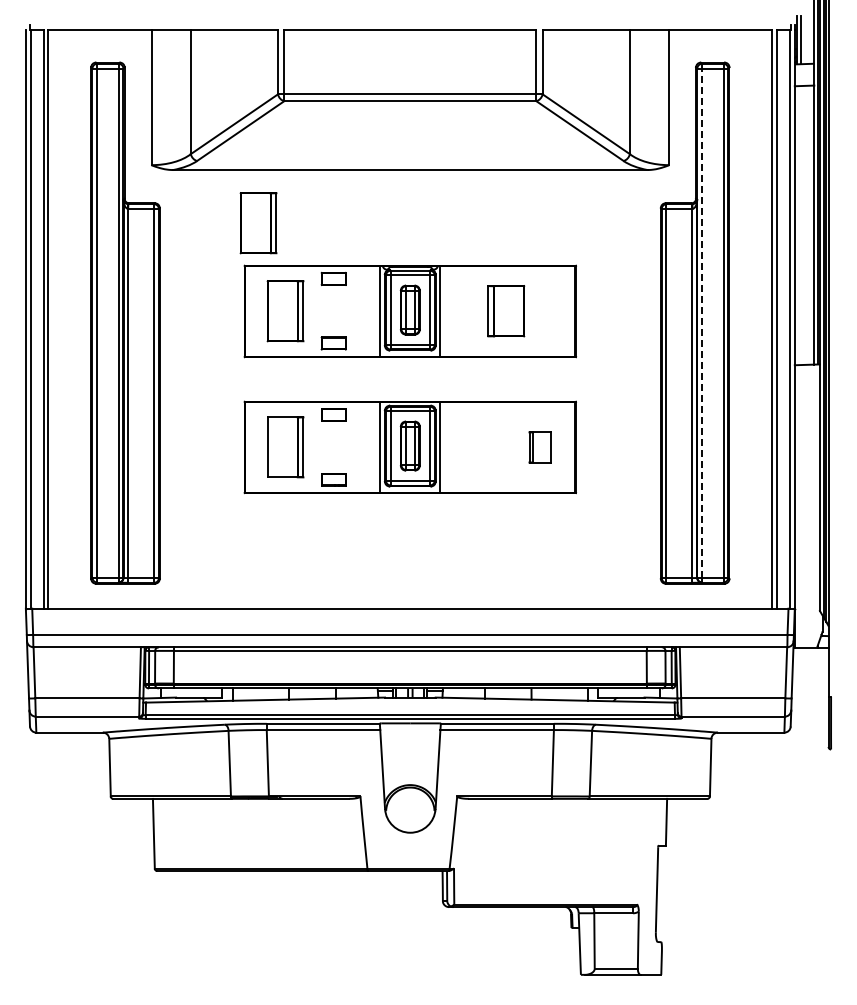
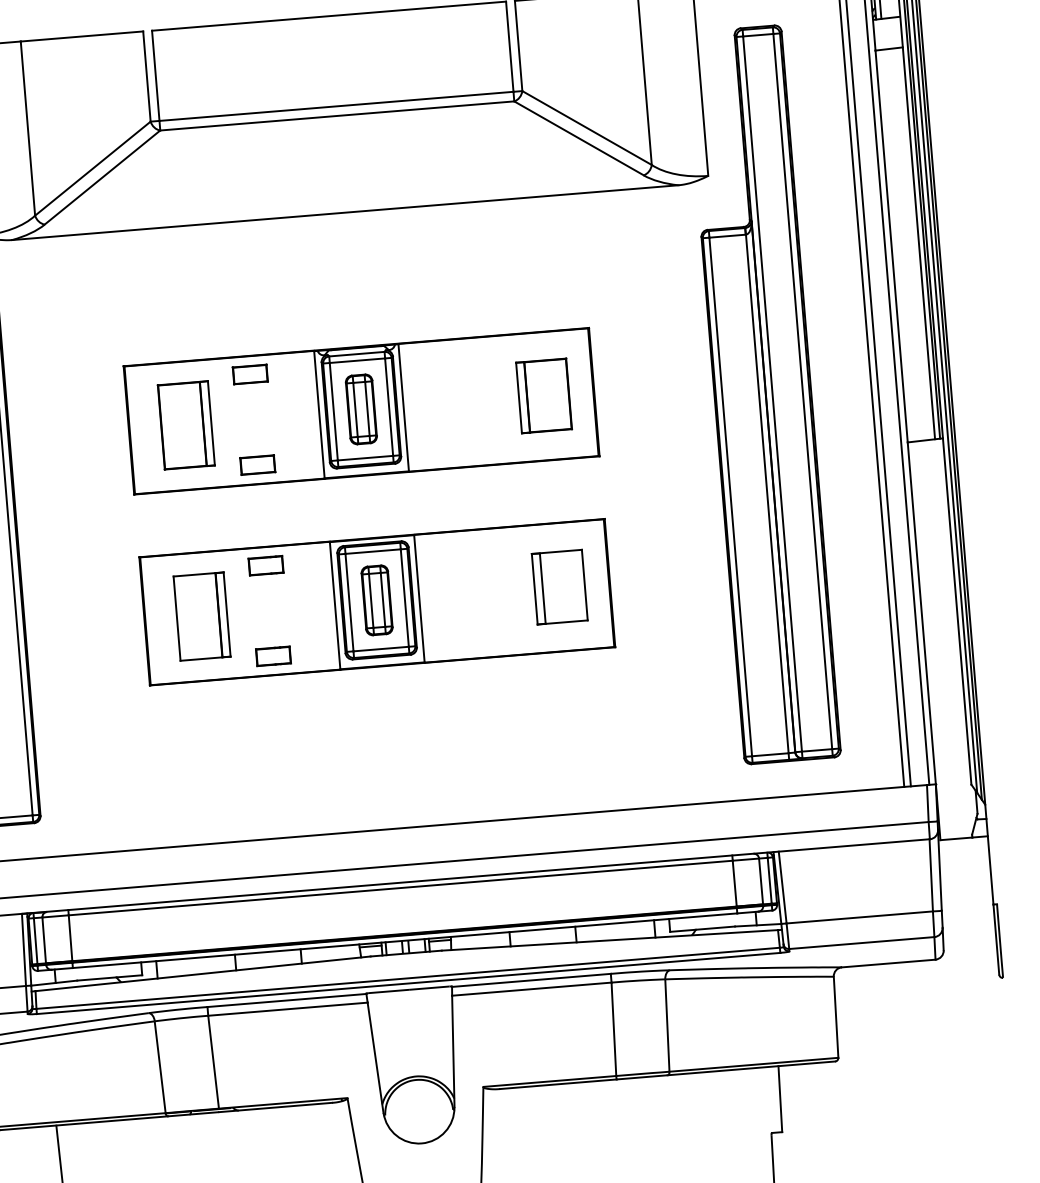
part: (258, 223) -> (138, 305), removed
part: (506, 311) -> (544, 396), moved
line: (702, 323) -> (773, 394), dashed -> solid
part: (539, 447) -> (558, 587), size x1.67

